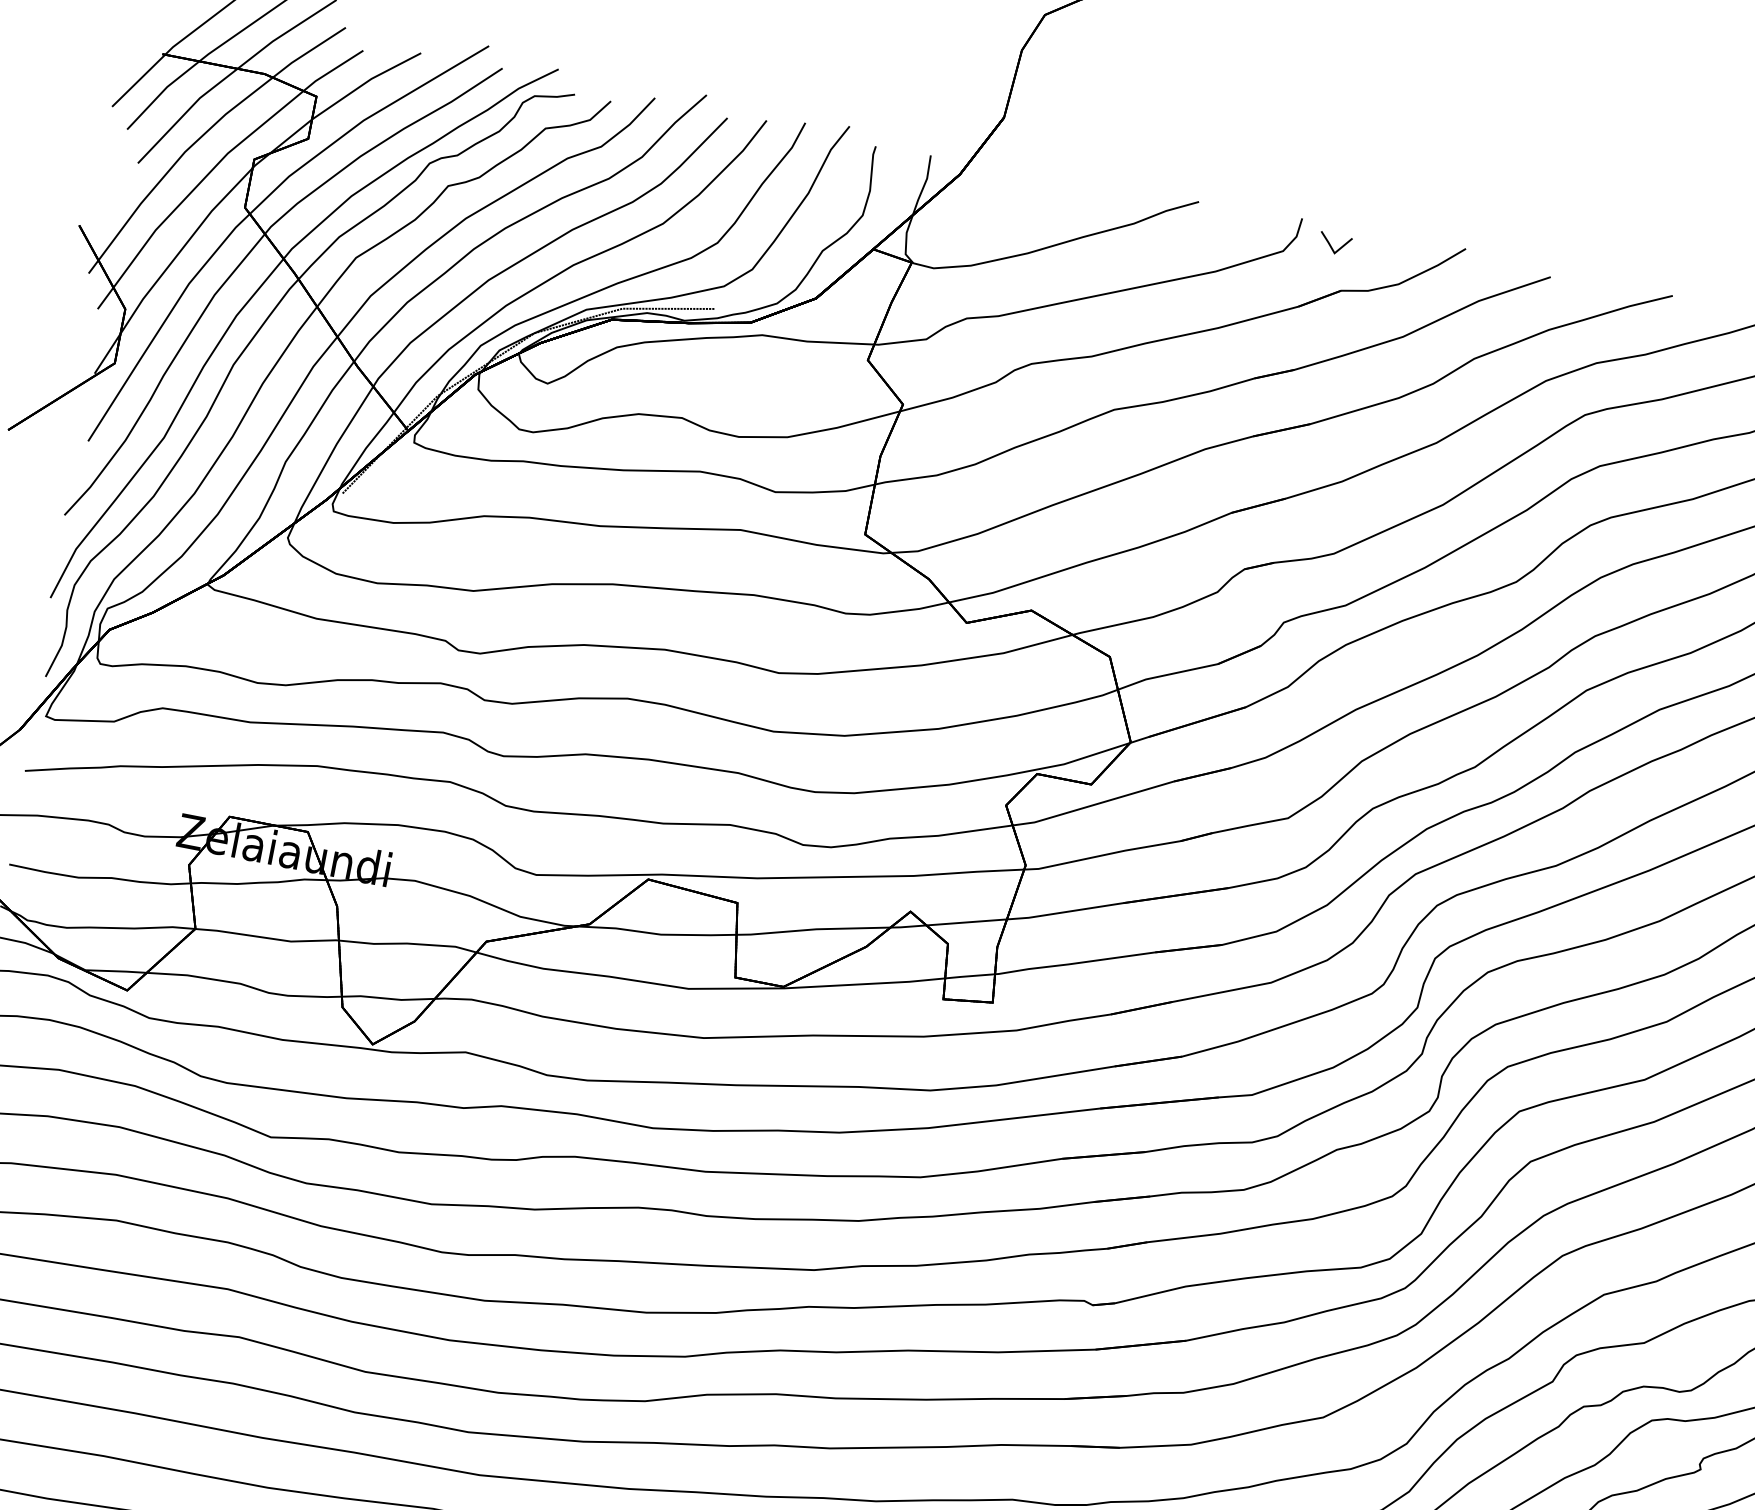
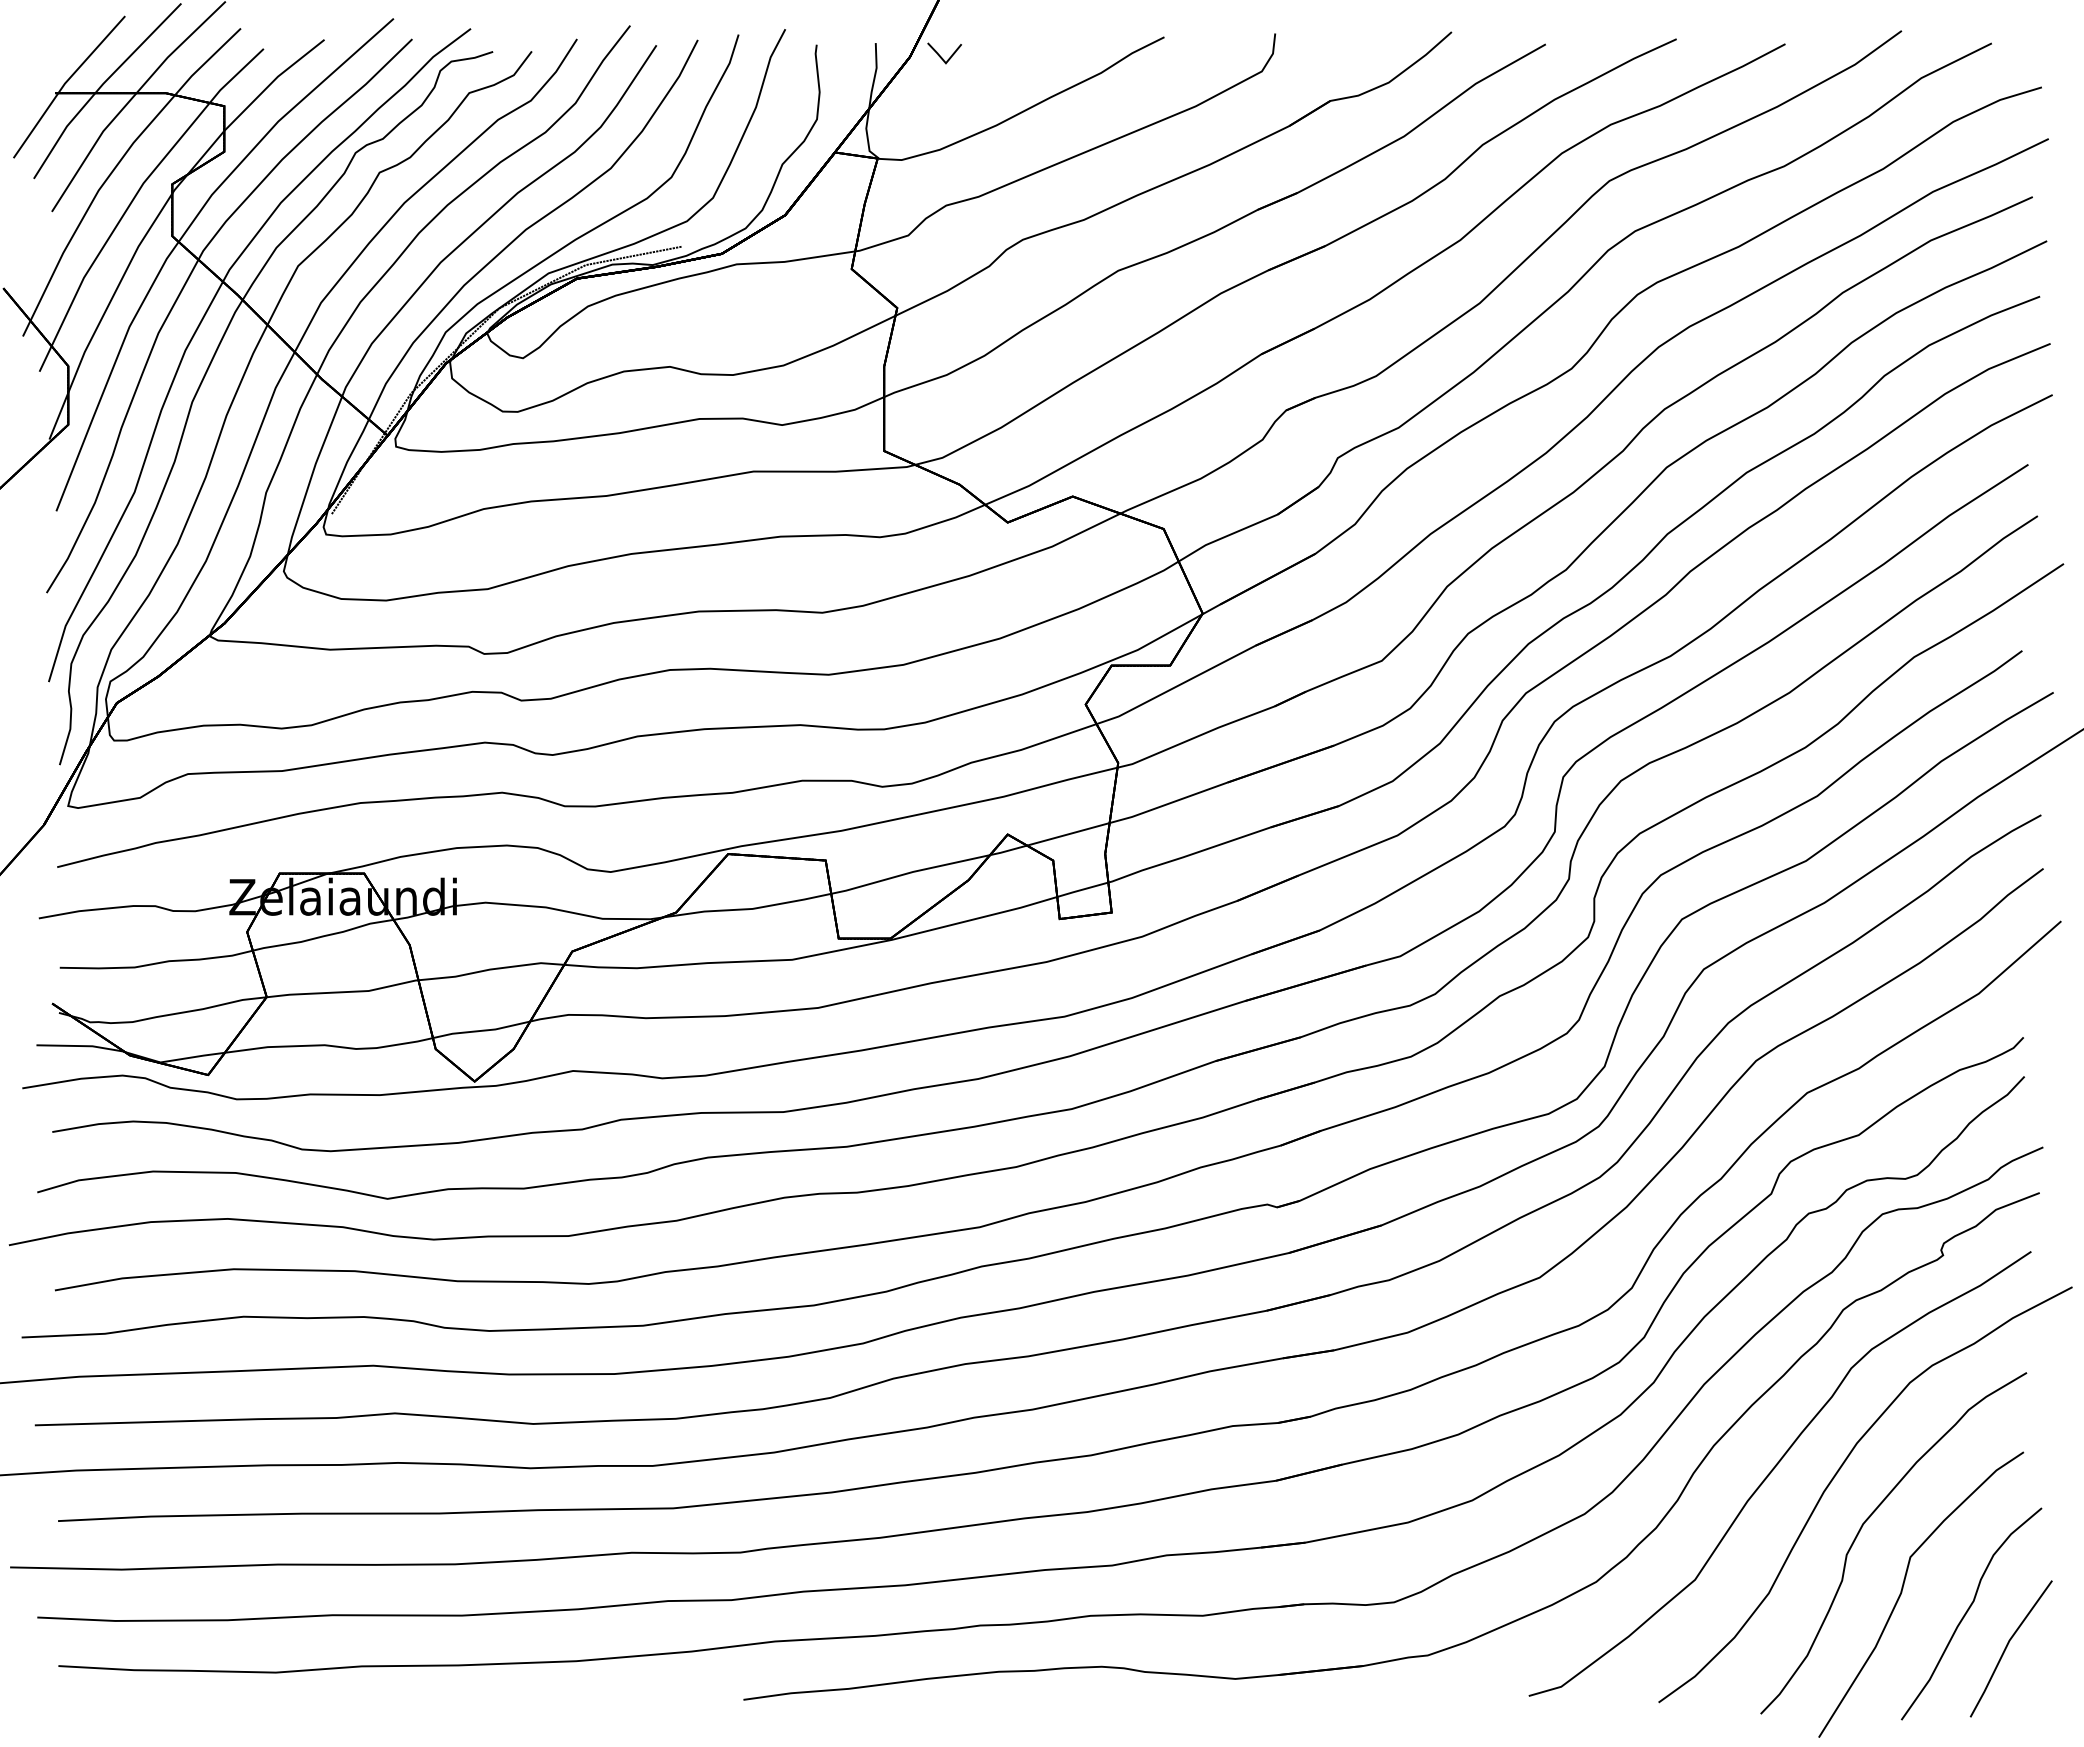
line: (1331, 246) -> (941, 56), moved

